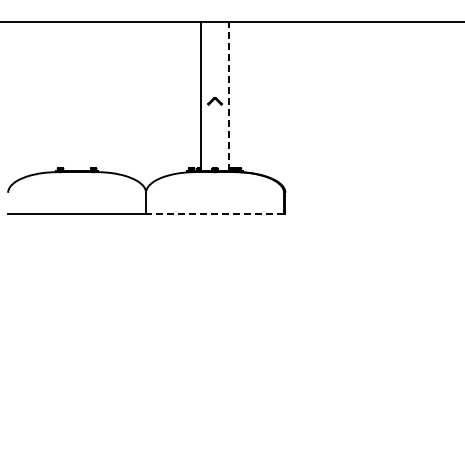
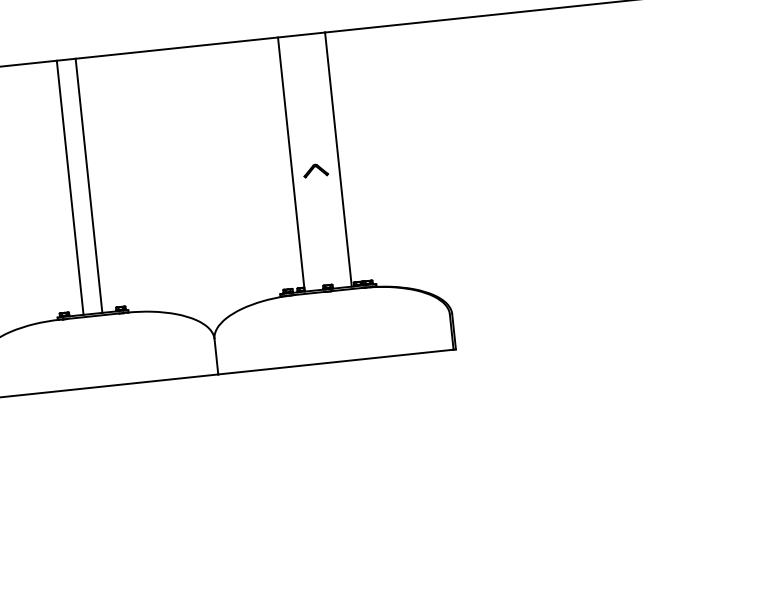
line: (71, 95) -> (69, 186), added
line: (82, 95) -> (88, 184), added
line: (228, 95) -> (337, 158), dashed -> solid
line: (215, 213) -> (336, 362), dashed -> solid

